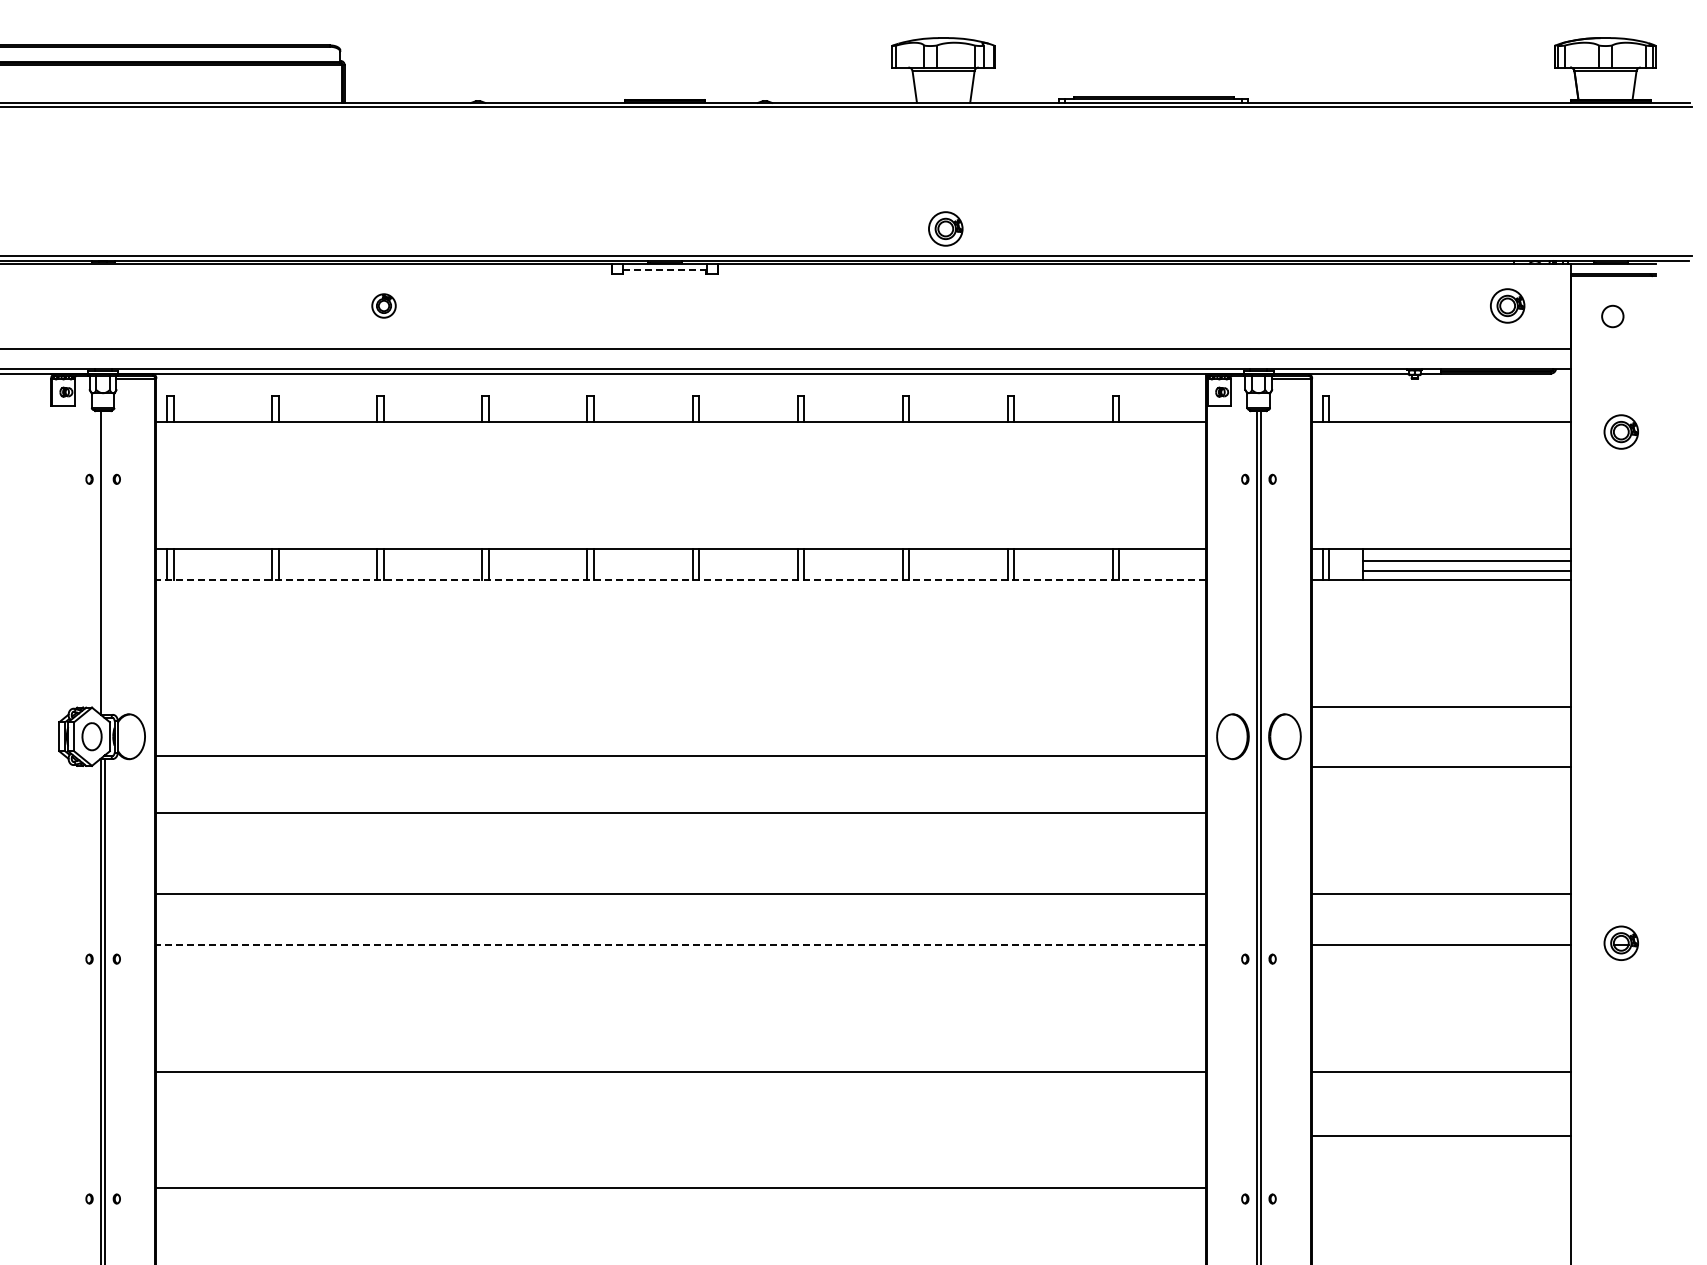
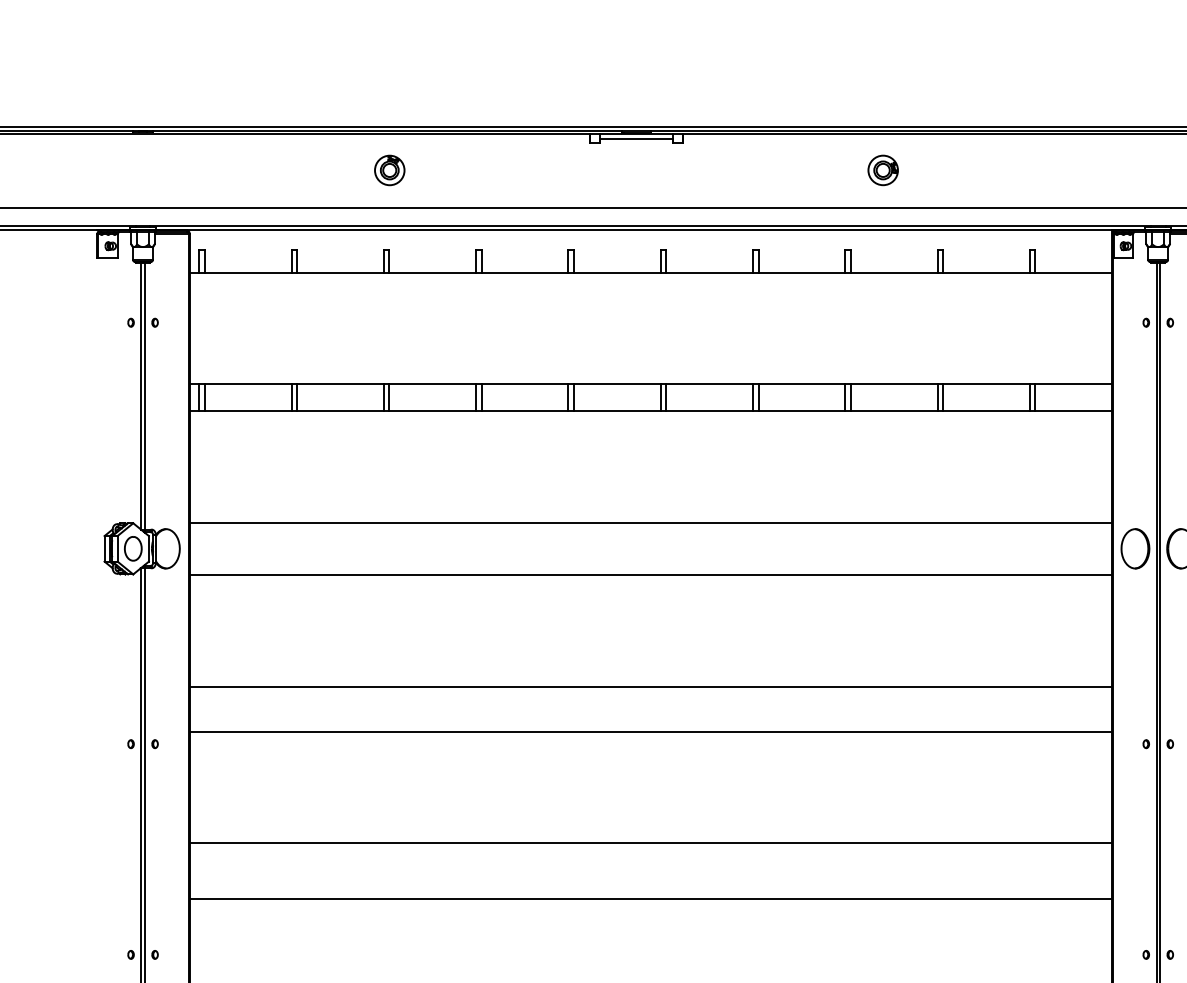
part: (945, 228) -> (882, 170), moved
line: (665, 270) -> (636, 139), dashed -> solid
part: (383, 305) -> (389, 170), size x1.43
line: (105, 562) -> (145, 395), added
line: (681, 580) -> (651, 411), dashed -> solid
line: (680, 755) -> (650, 522), moved
line: (680, 812) -> (650, 574), moved
line: (681, 945) -> (651, 732), dashed -> solid
line: (680, 1187) -> (650, 899), moved

